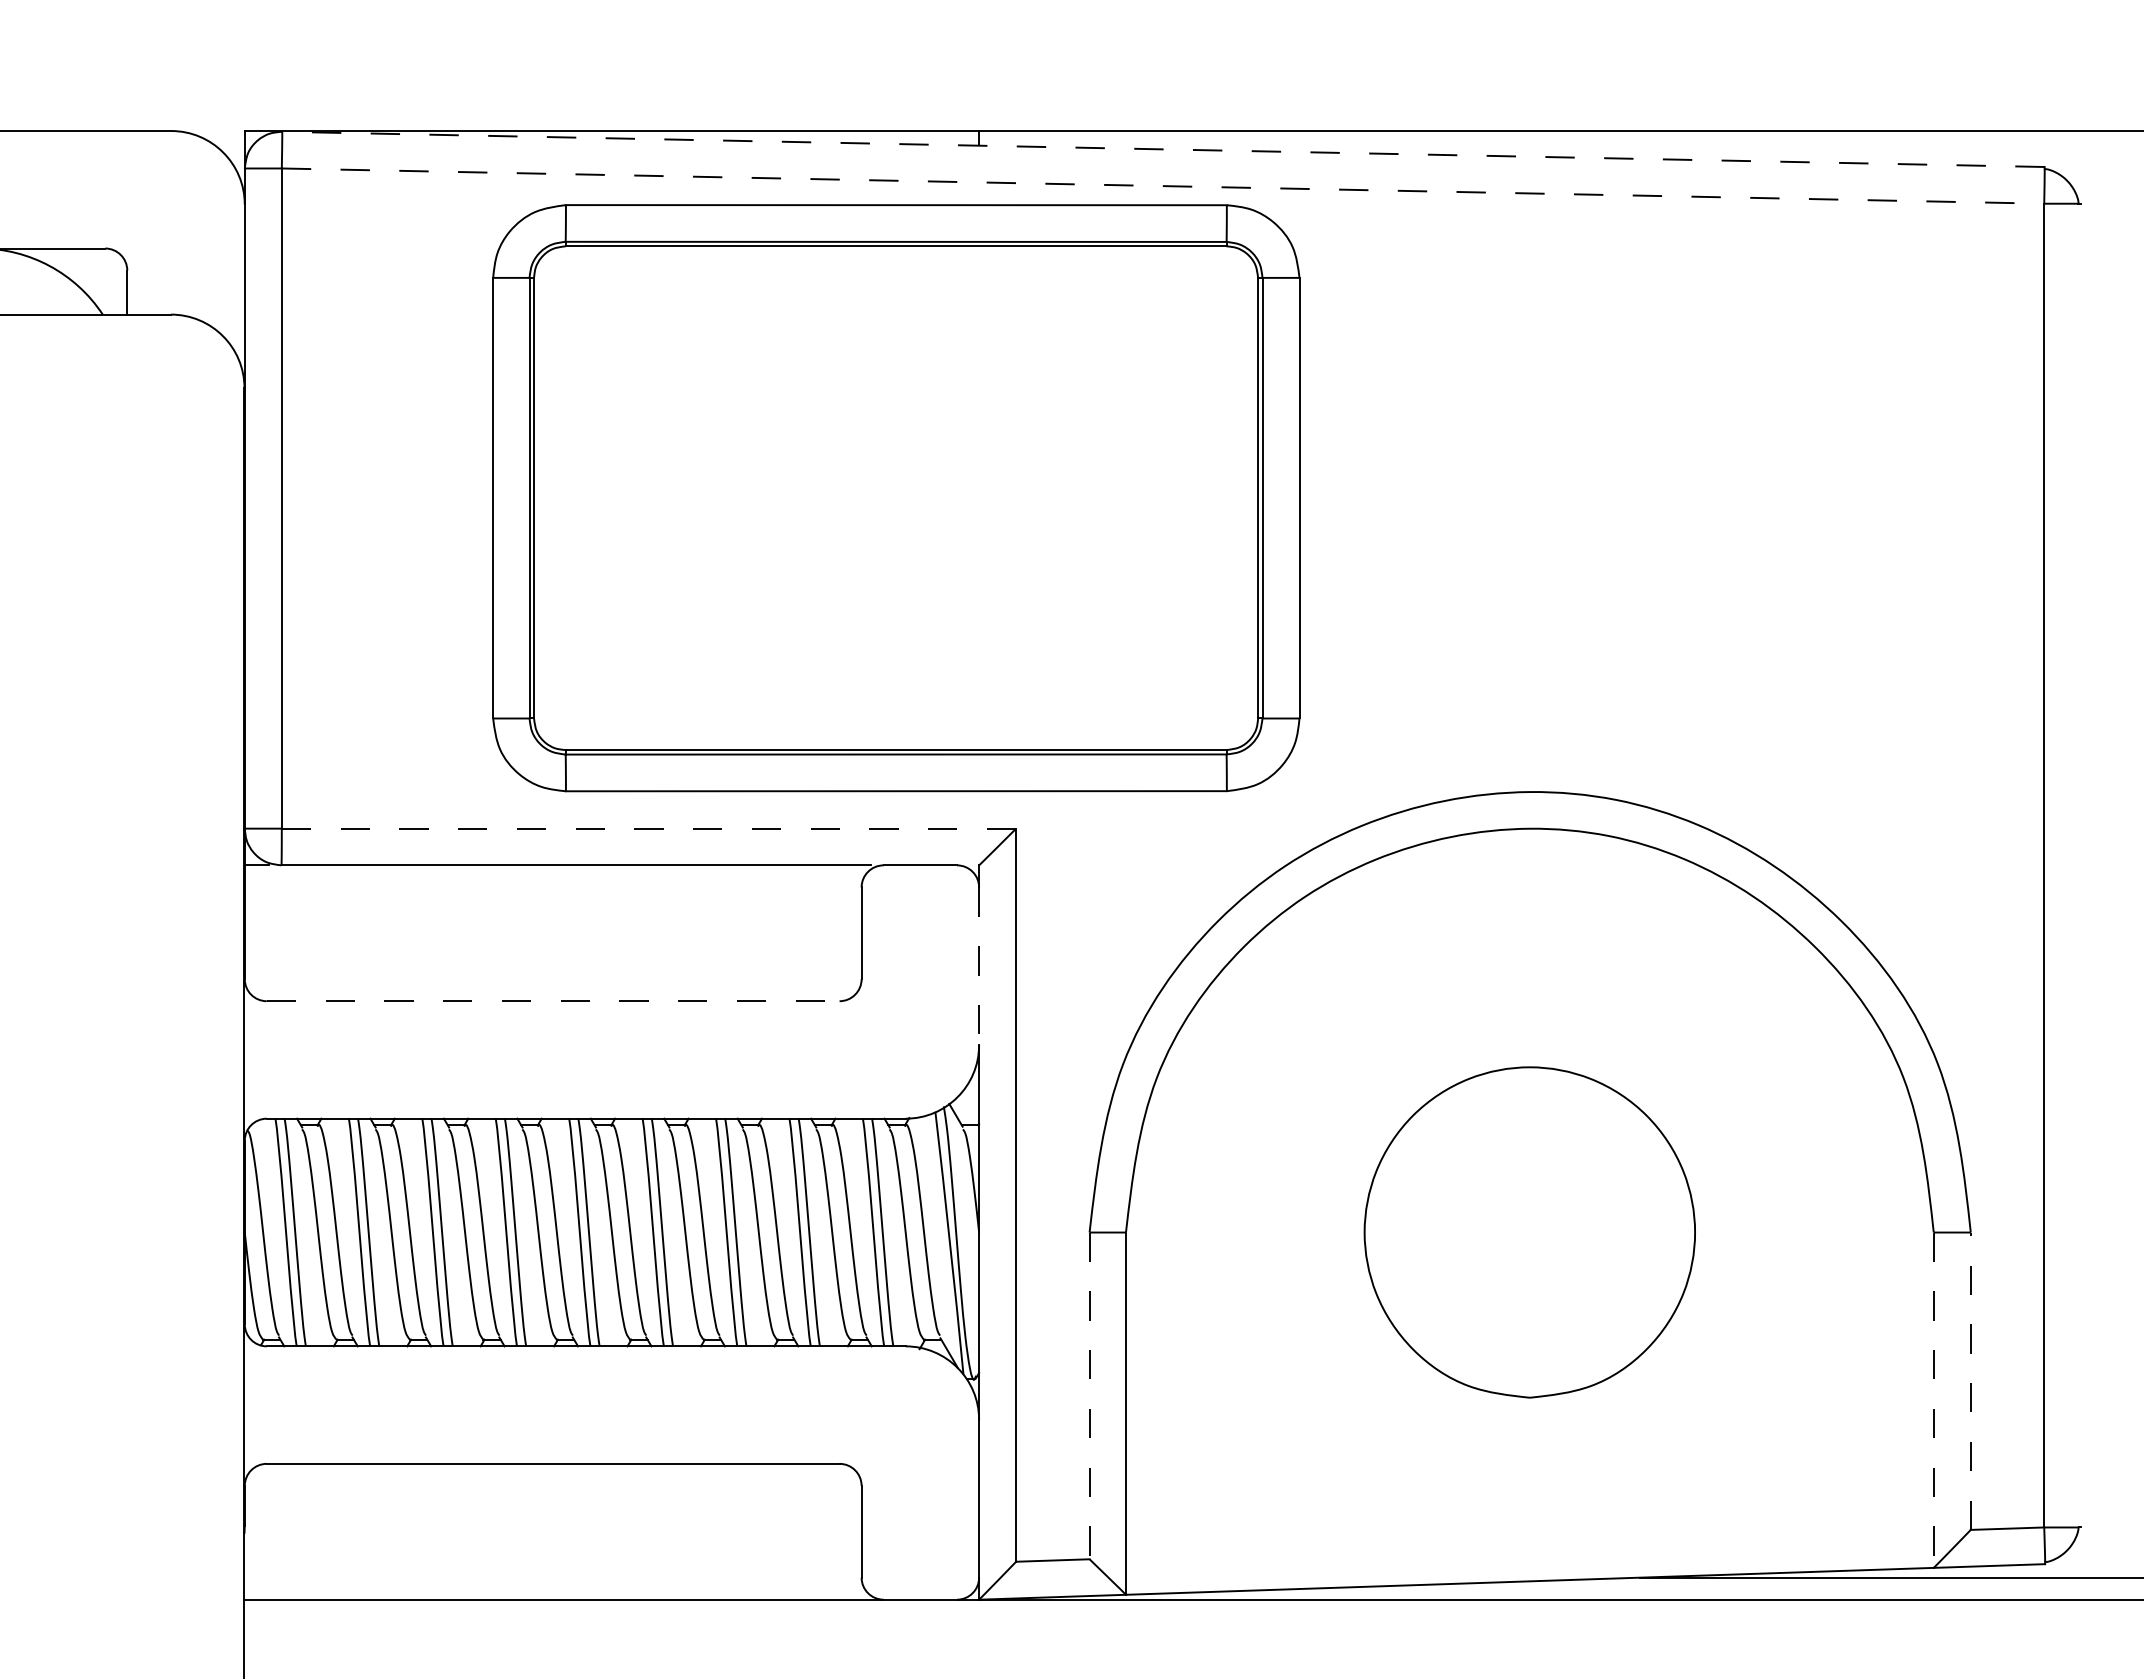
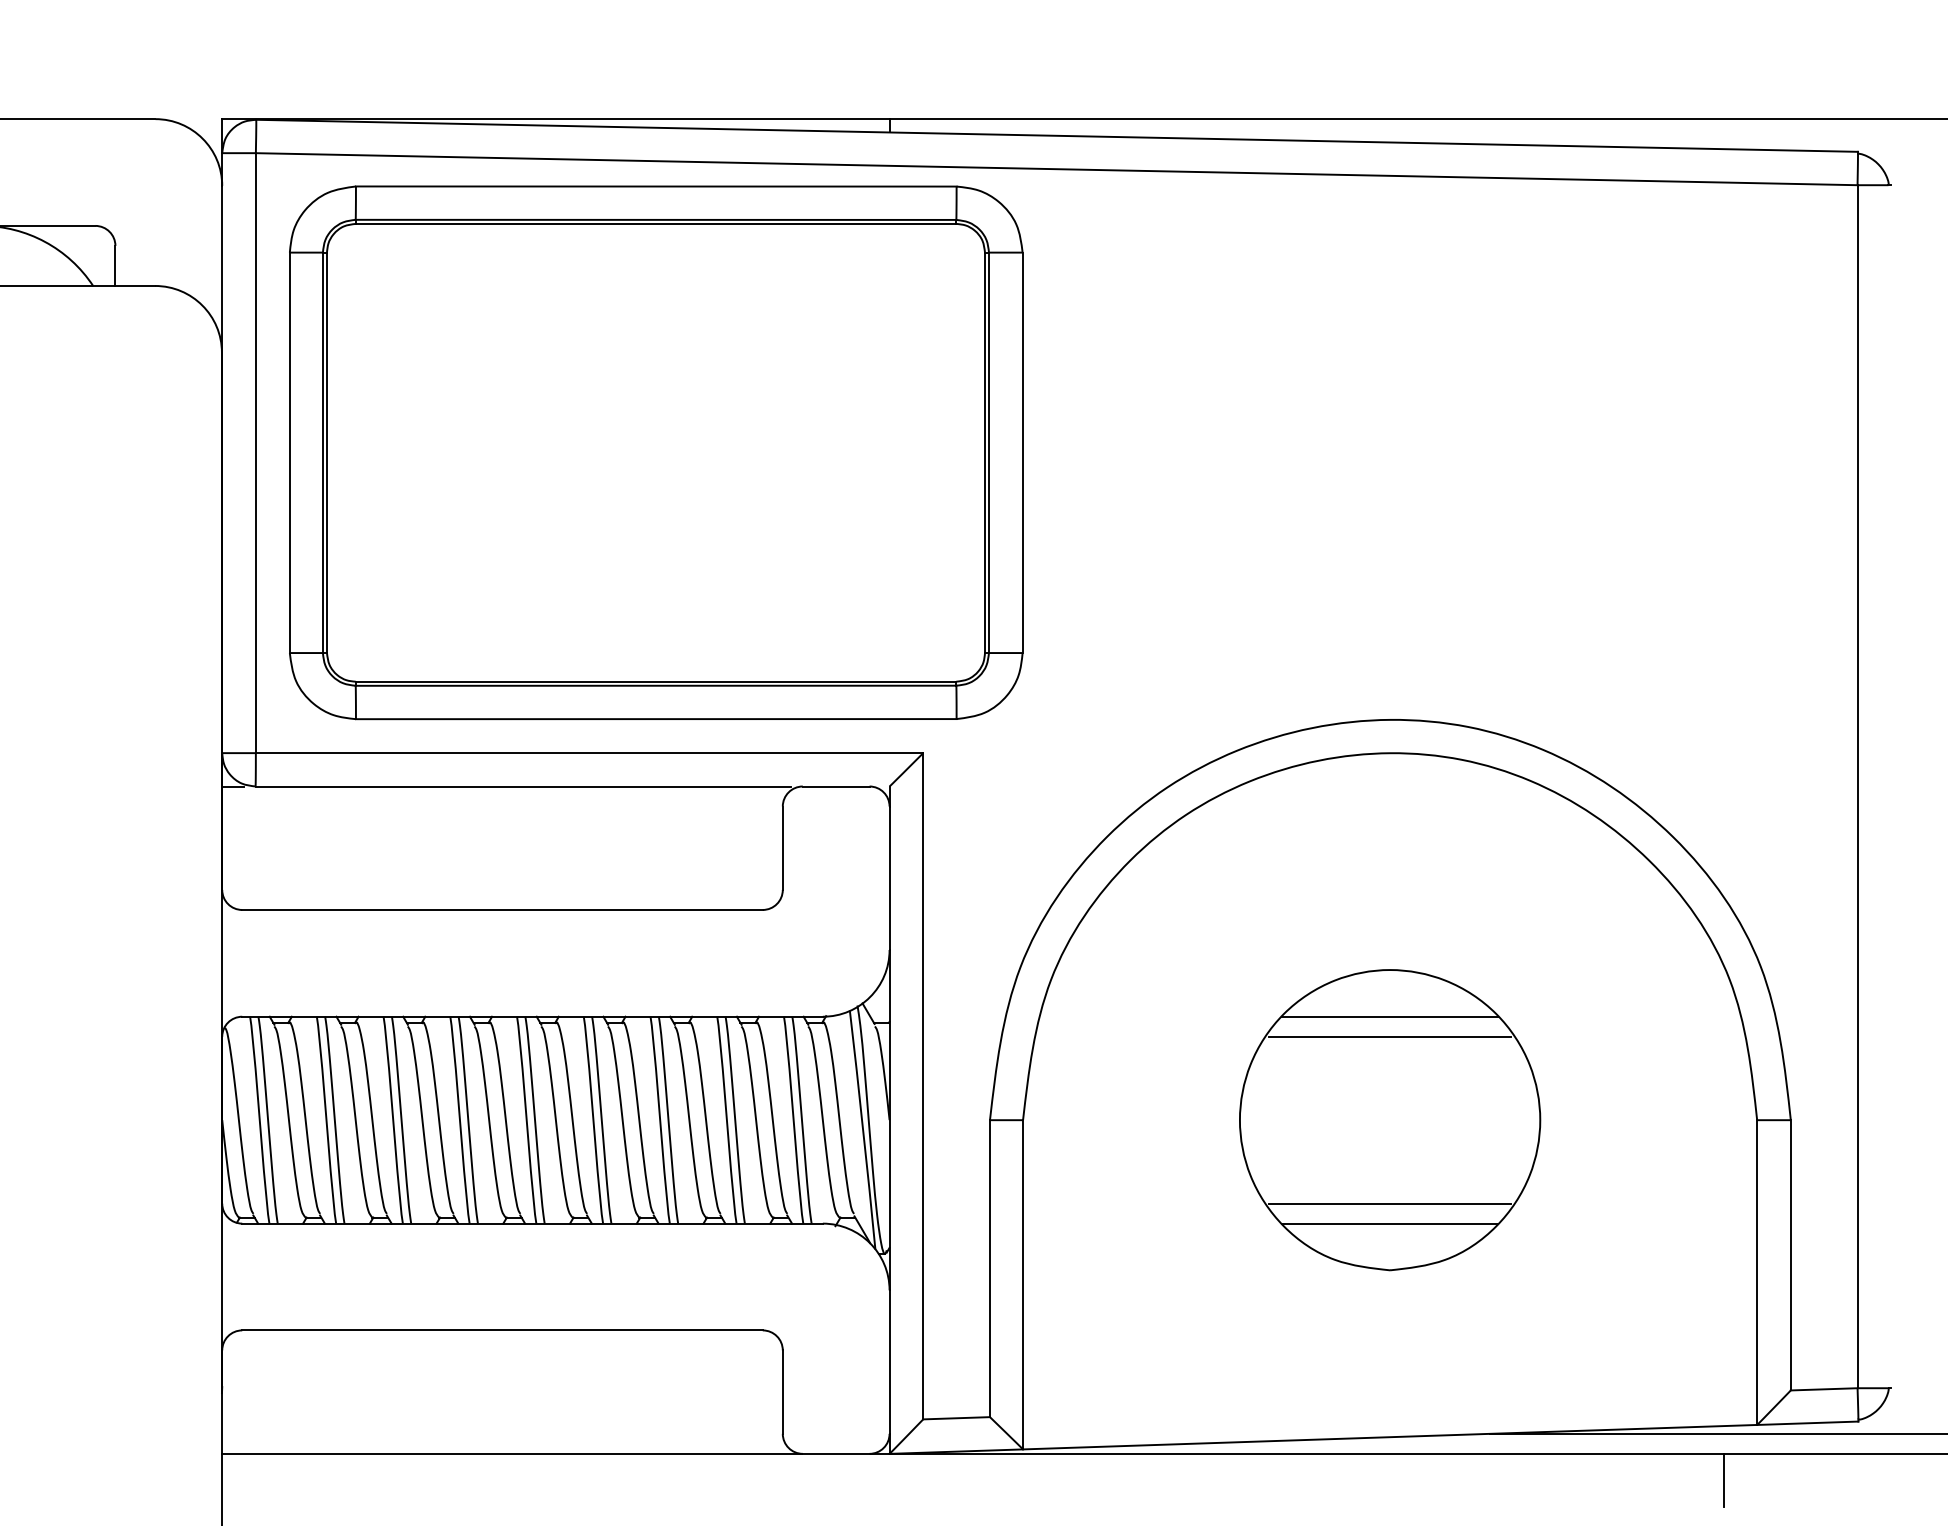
line: (1162, 149) -> (1056, 135), dashed -> solid
line: (1163, 186) -> (1057, 169), dashed -> solid
part: (896, 498) -> (656, 453), moved
line: (648, 828) -> (589, 753), dashed -> solid
line: (979, 966) -> (889, 878), dashed -> solid
line: (553, 1001) -> (502, 910), dashed -> solid
line: (1529, 1118) -> (1389, 1016), added
line: (1529, 1140) -> (1389, 1036), added
line: (1529, 1324) -> (1389, 1203), added
line: (1529, 1346) -> (1389, 1223), added
line: (1970, 1381) -> (1790, 1255), dashed -> solid
line: (1089, 1396) -> (989, 1269), dashed -> solid
line: (1933, 1400) -> (1756, 1272), dashed -> solid
line: (1897, 1628) -> (1724, 1480), added

